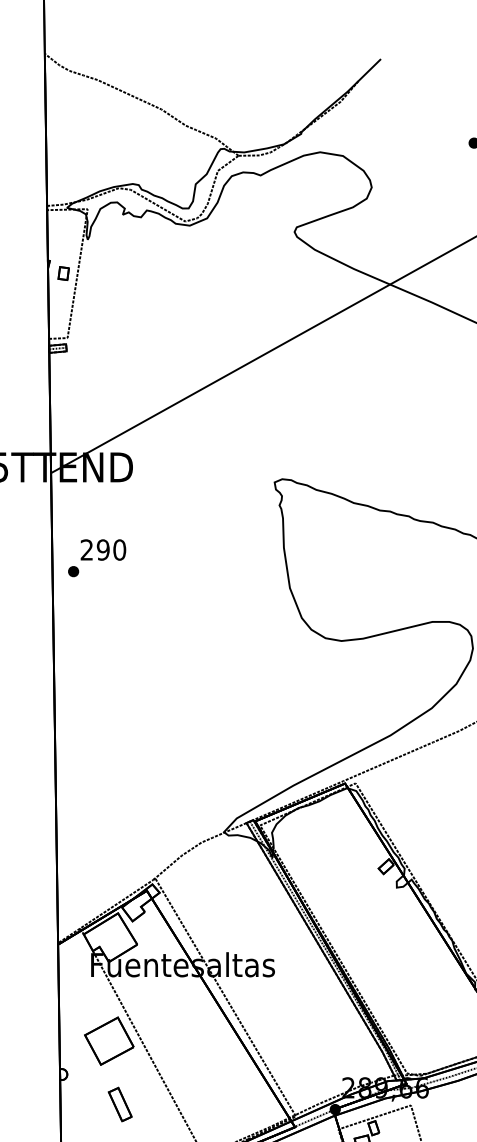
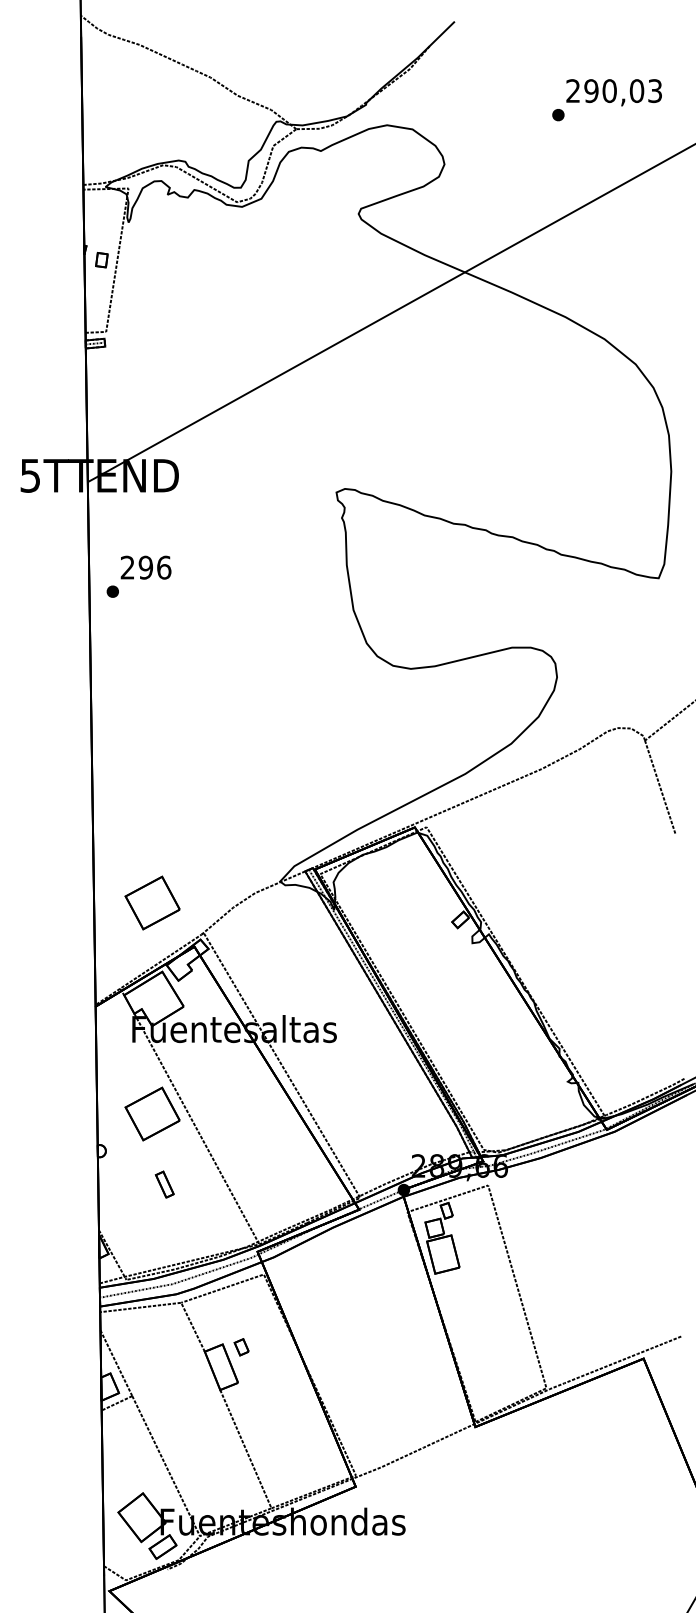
text: (120, 549) -> (164, 567), 290 -> 296
part: (109, 851) -> (152, 902), added
part: (120, 1104) -> (164, 1184), size x0.7

